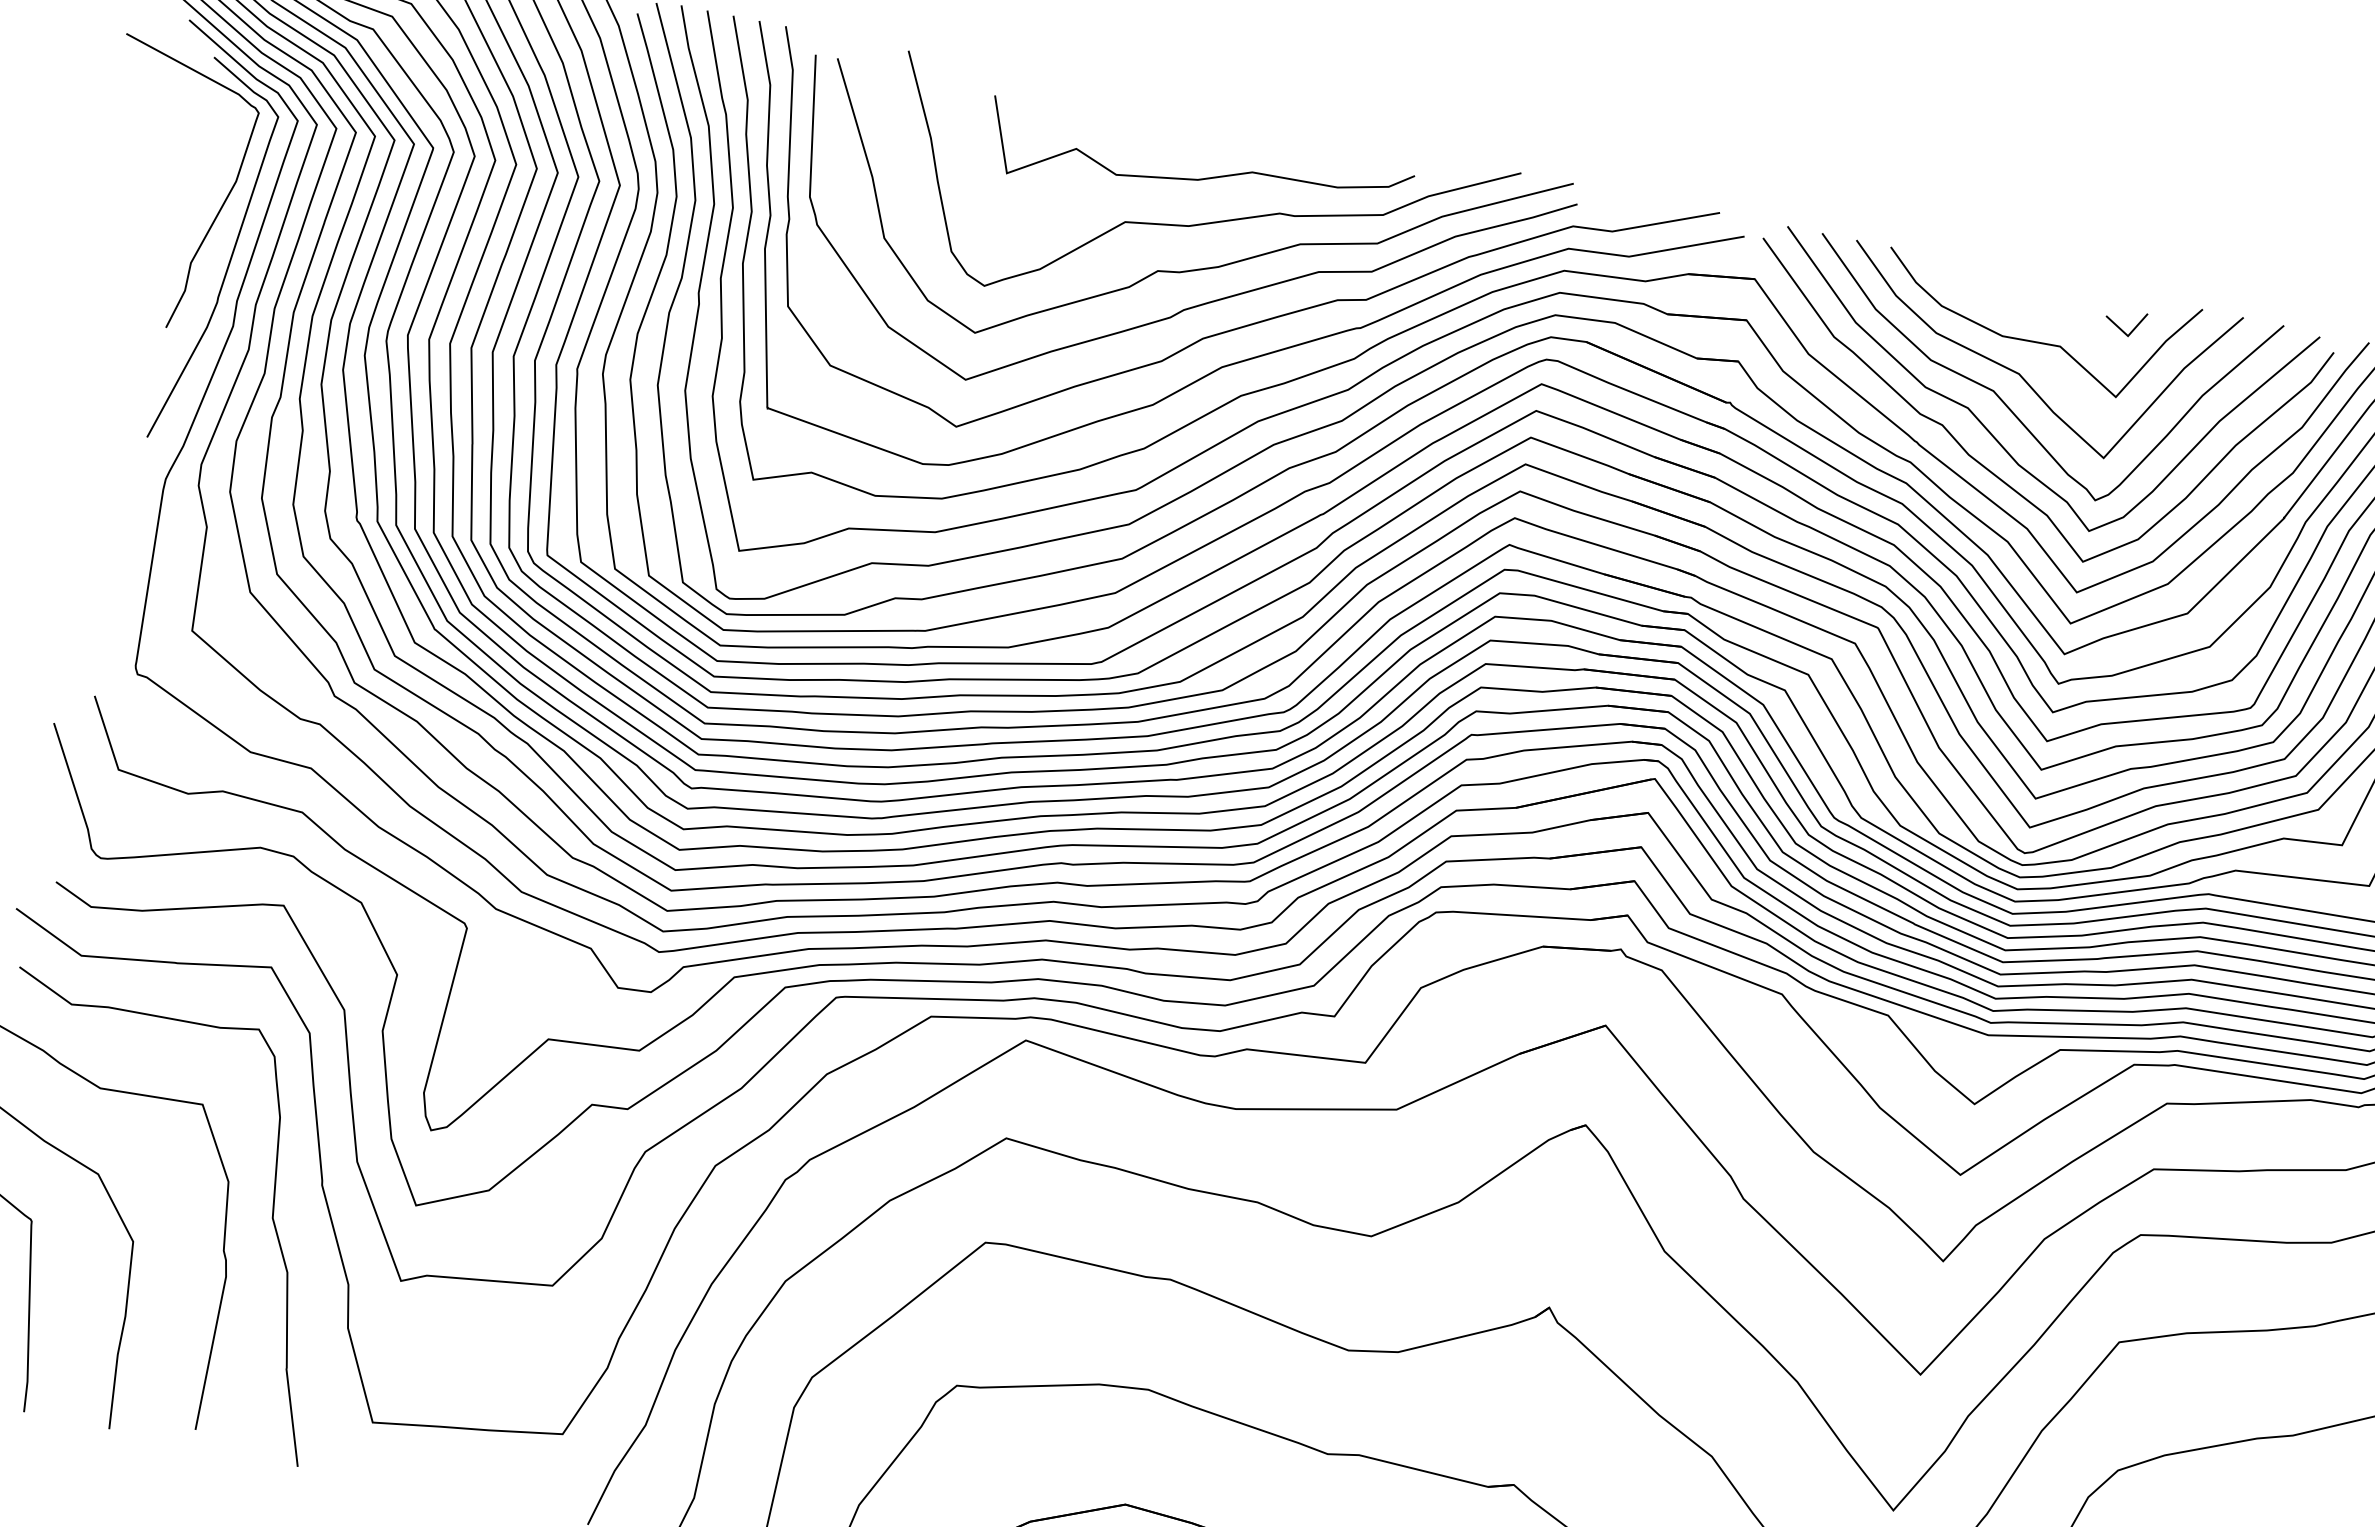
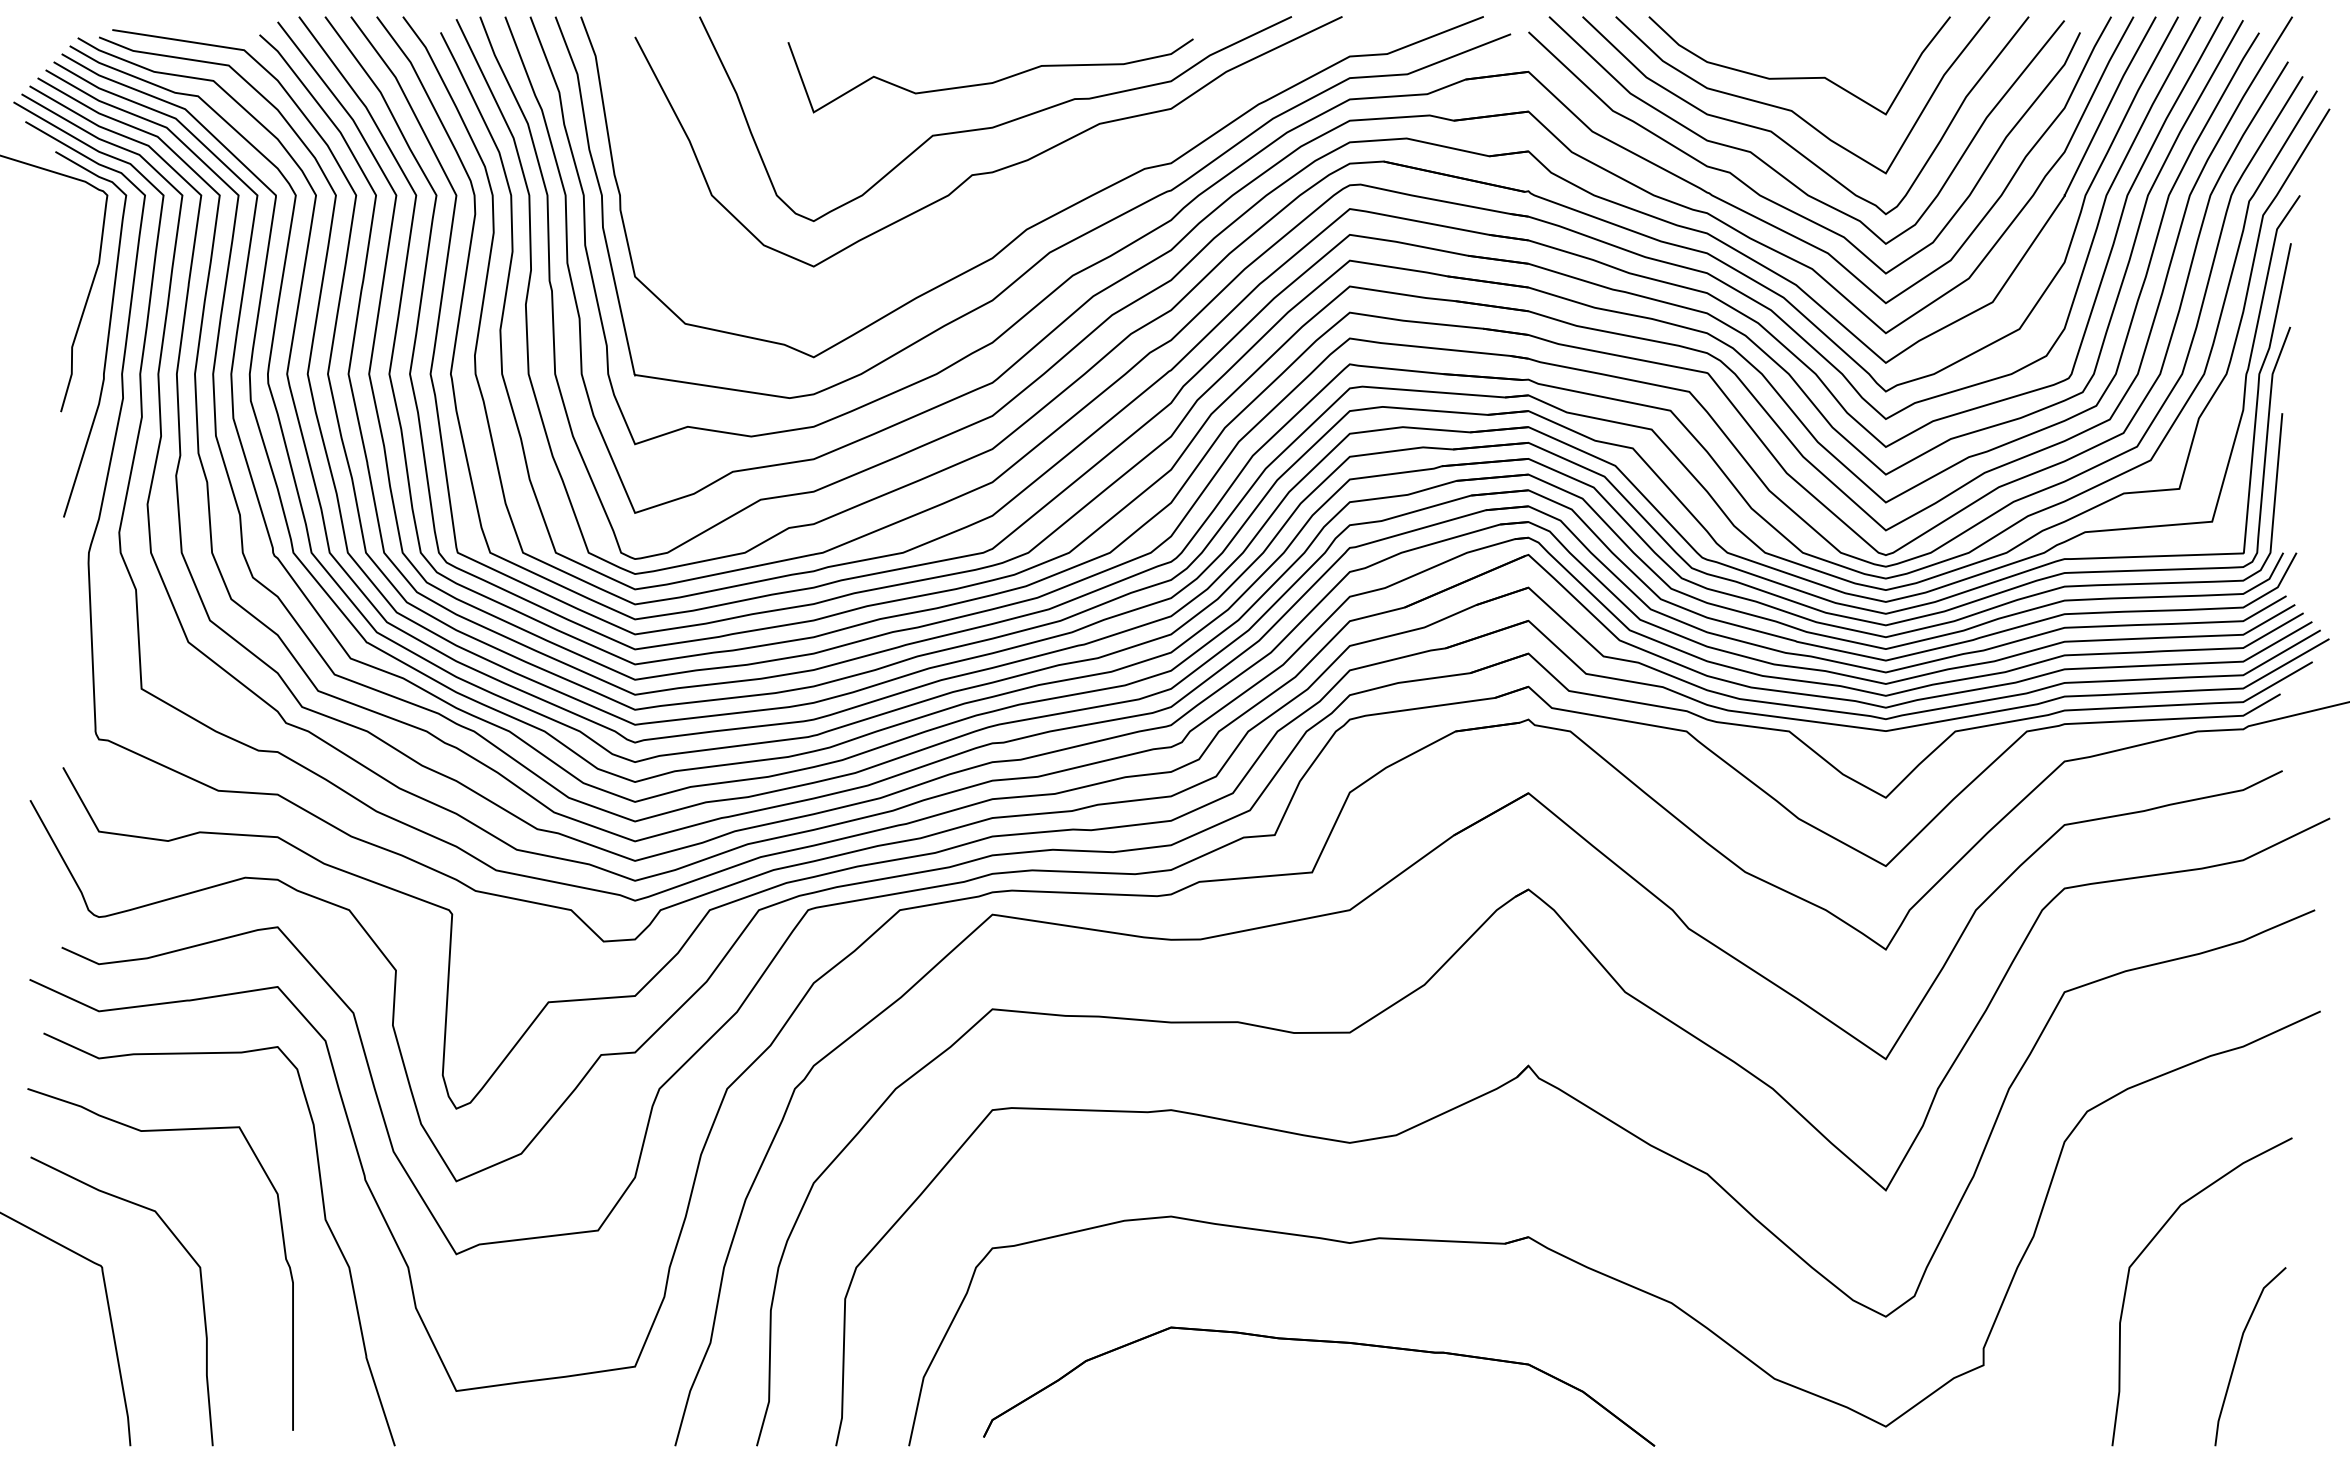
curve: (1183, 308) -> (1003, 205), removed
line: (2121, 328) -> (1878, 49), removed

